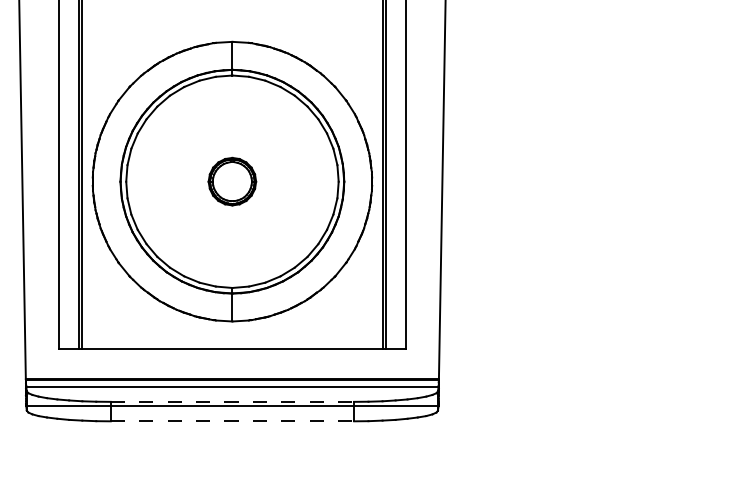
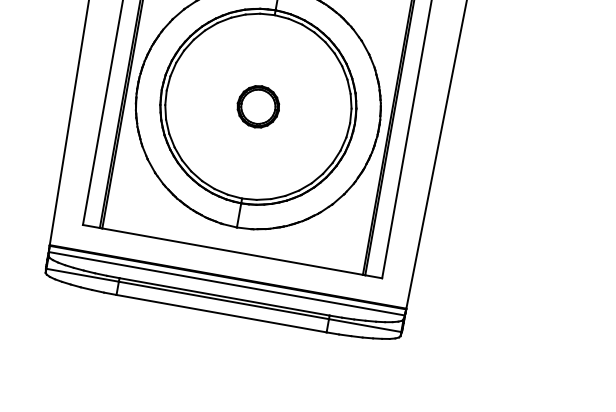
line: (232, 401) -> (224, 296), dashed -> solid
line: (232, 421) -> (221, 313), dashed -> solid

